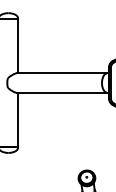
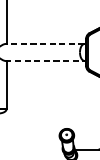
line: (61, 73) -> (44, 44), solid -> dashed
line: (62, 92) -> (45, 60), solid -> dashed

